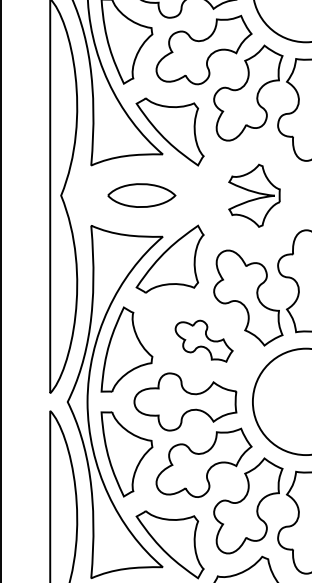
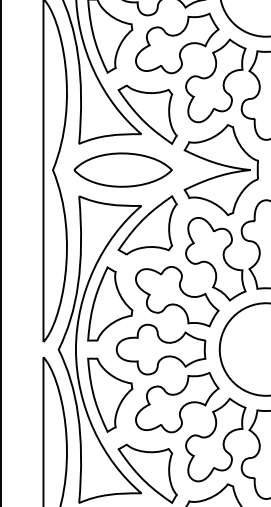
part: (141, 194) -> (122, 169), size x1.67
part: (253, 196) -> (220, 170), size x1.67
part: (204, 340) -> (177, 296), size x1.67

